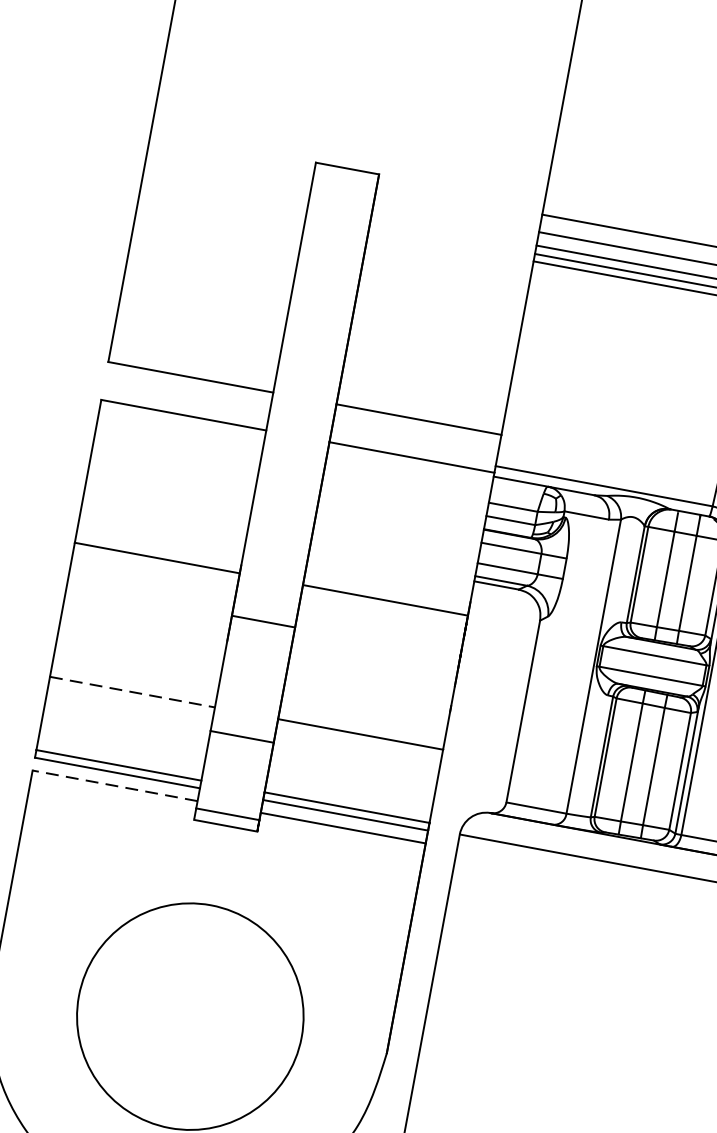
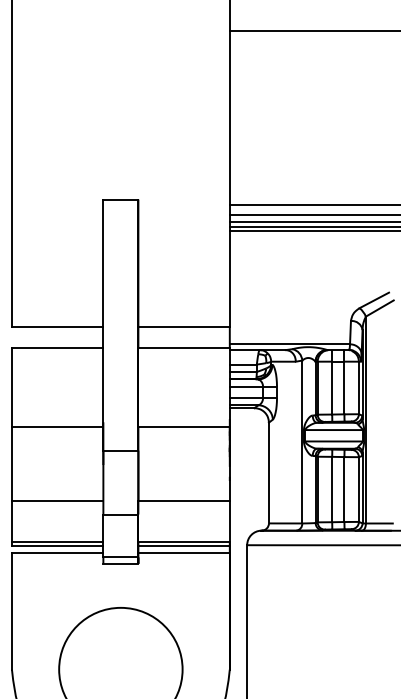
line: (132, 692) -> (57, 501), dashed -> solid
line: (114, 786) -> (57, 553), dashed -> solid

